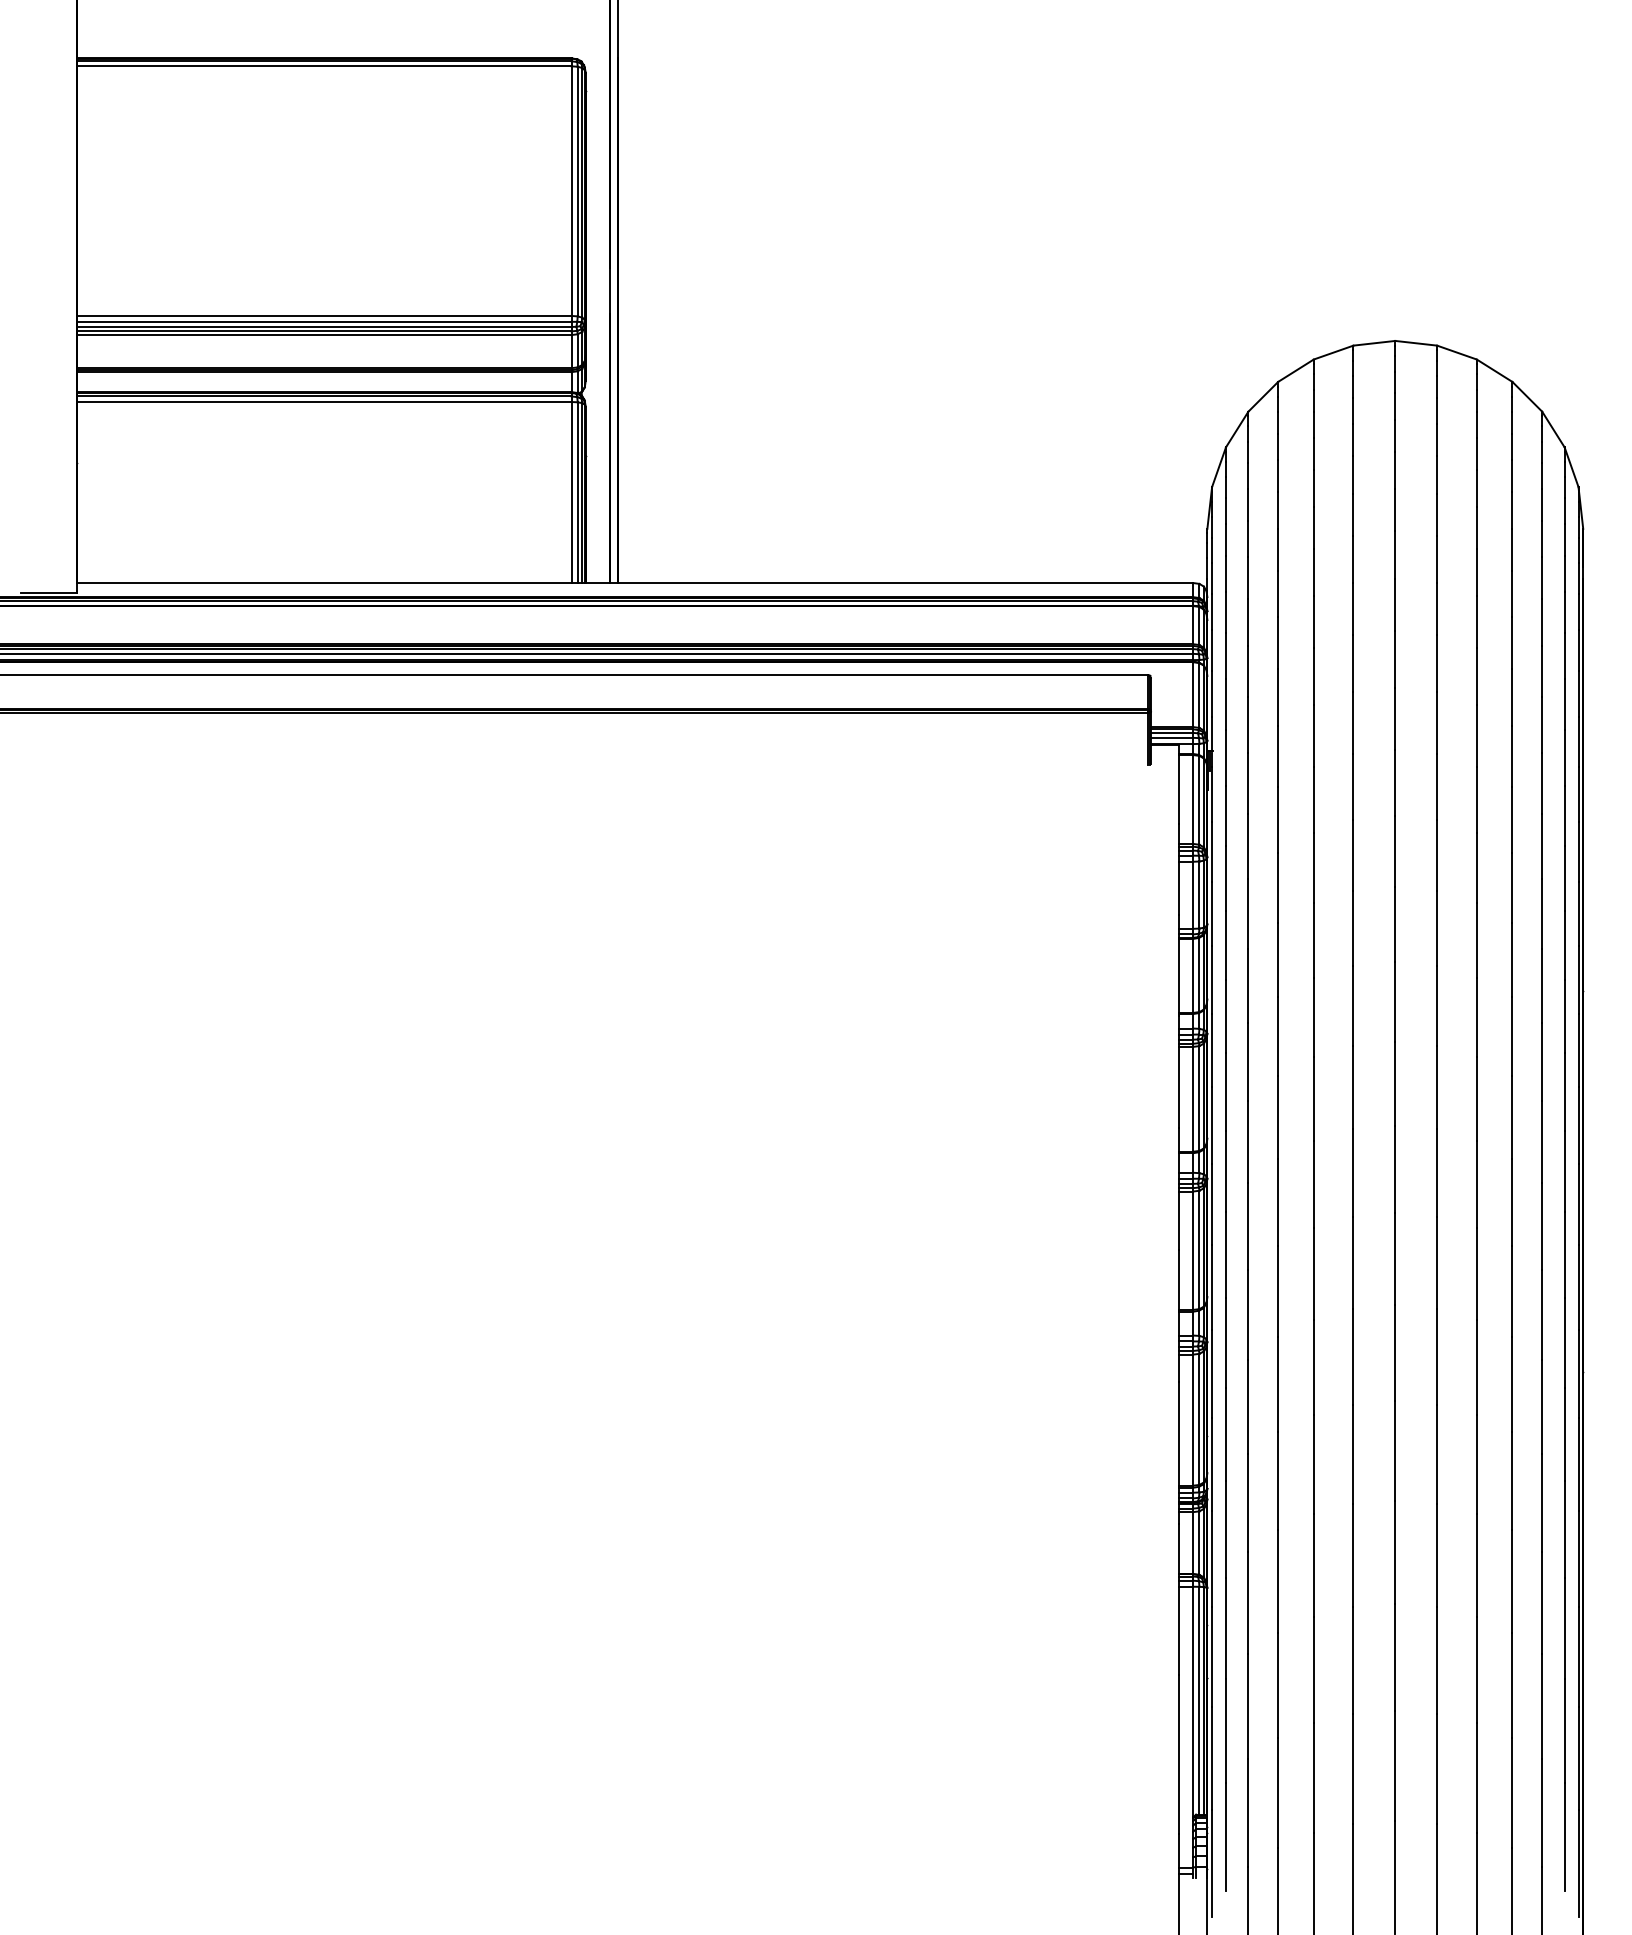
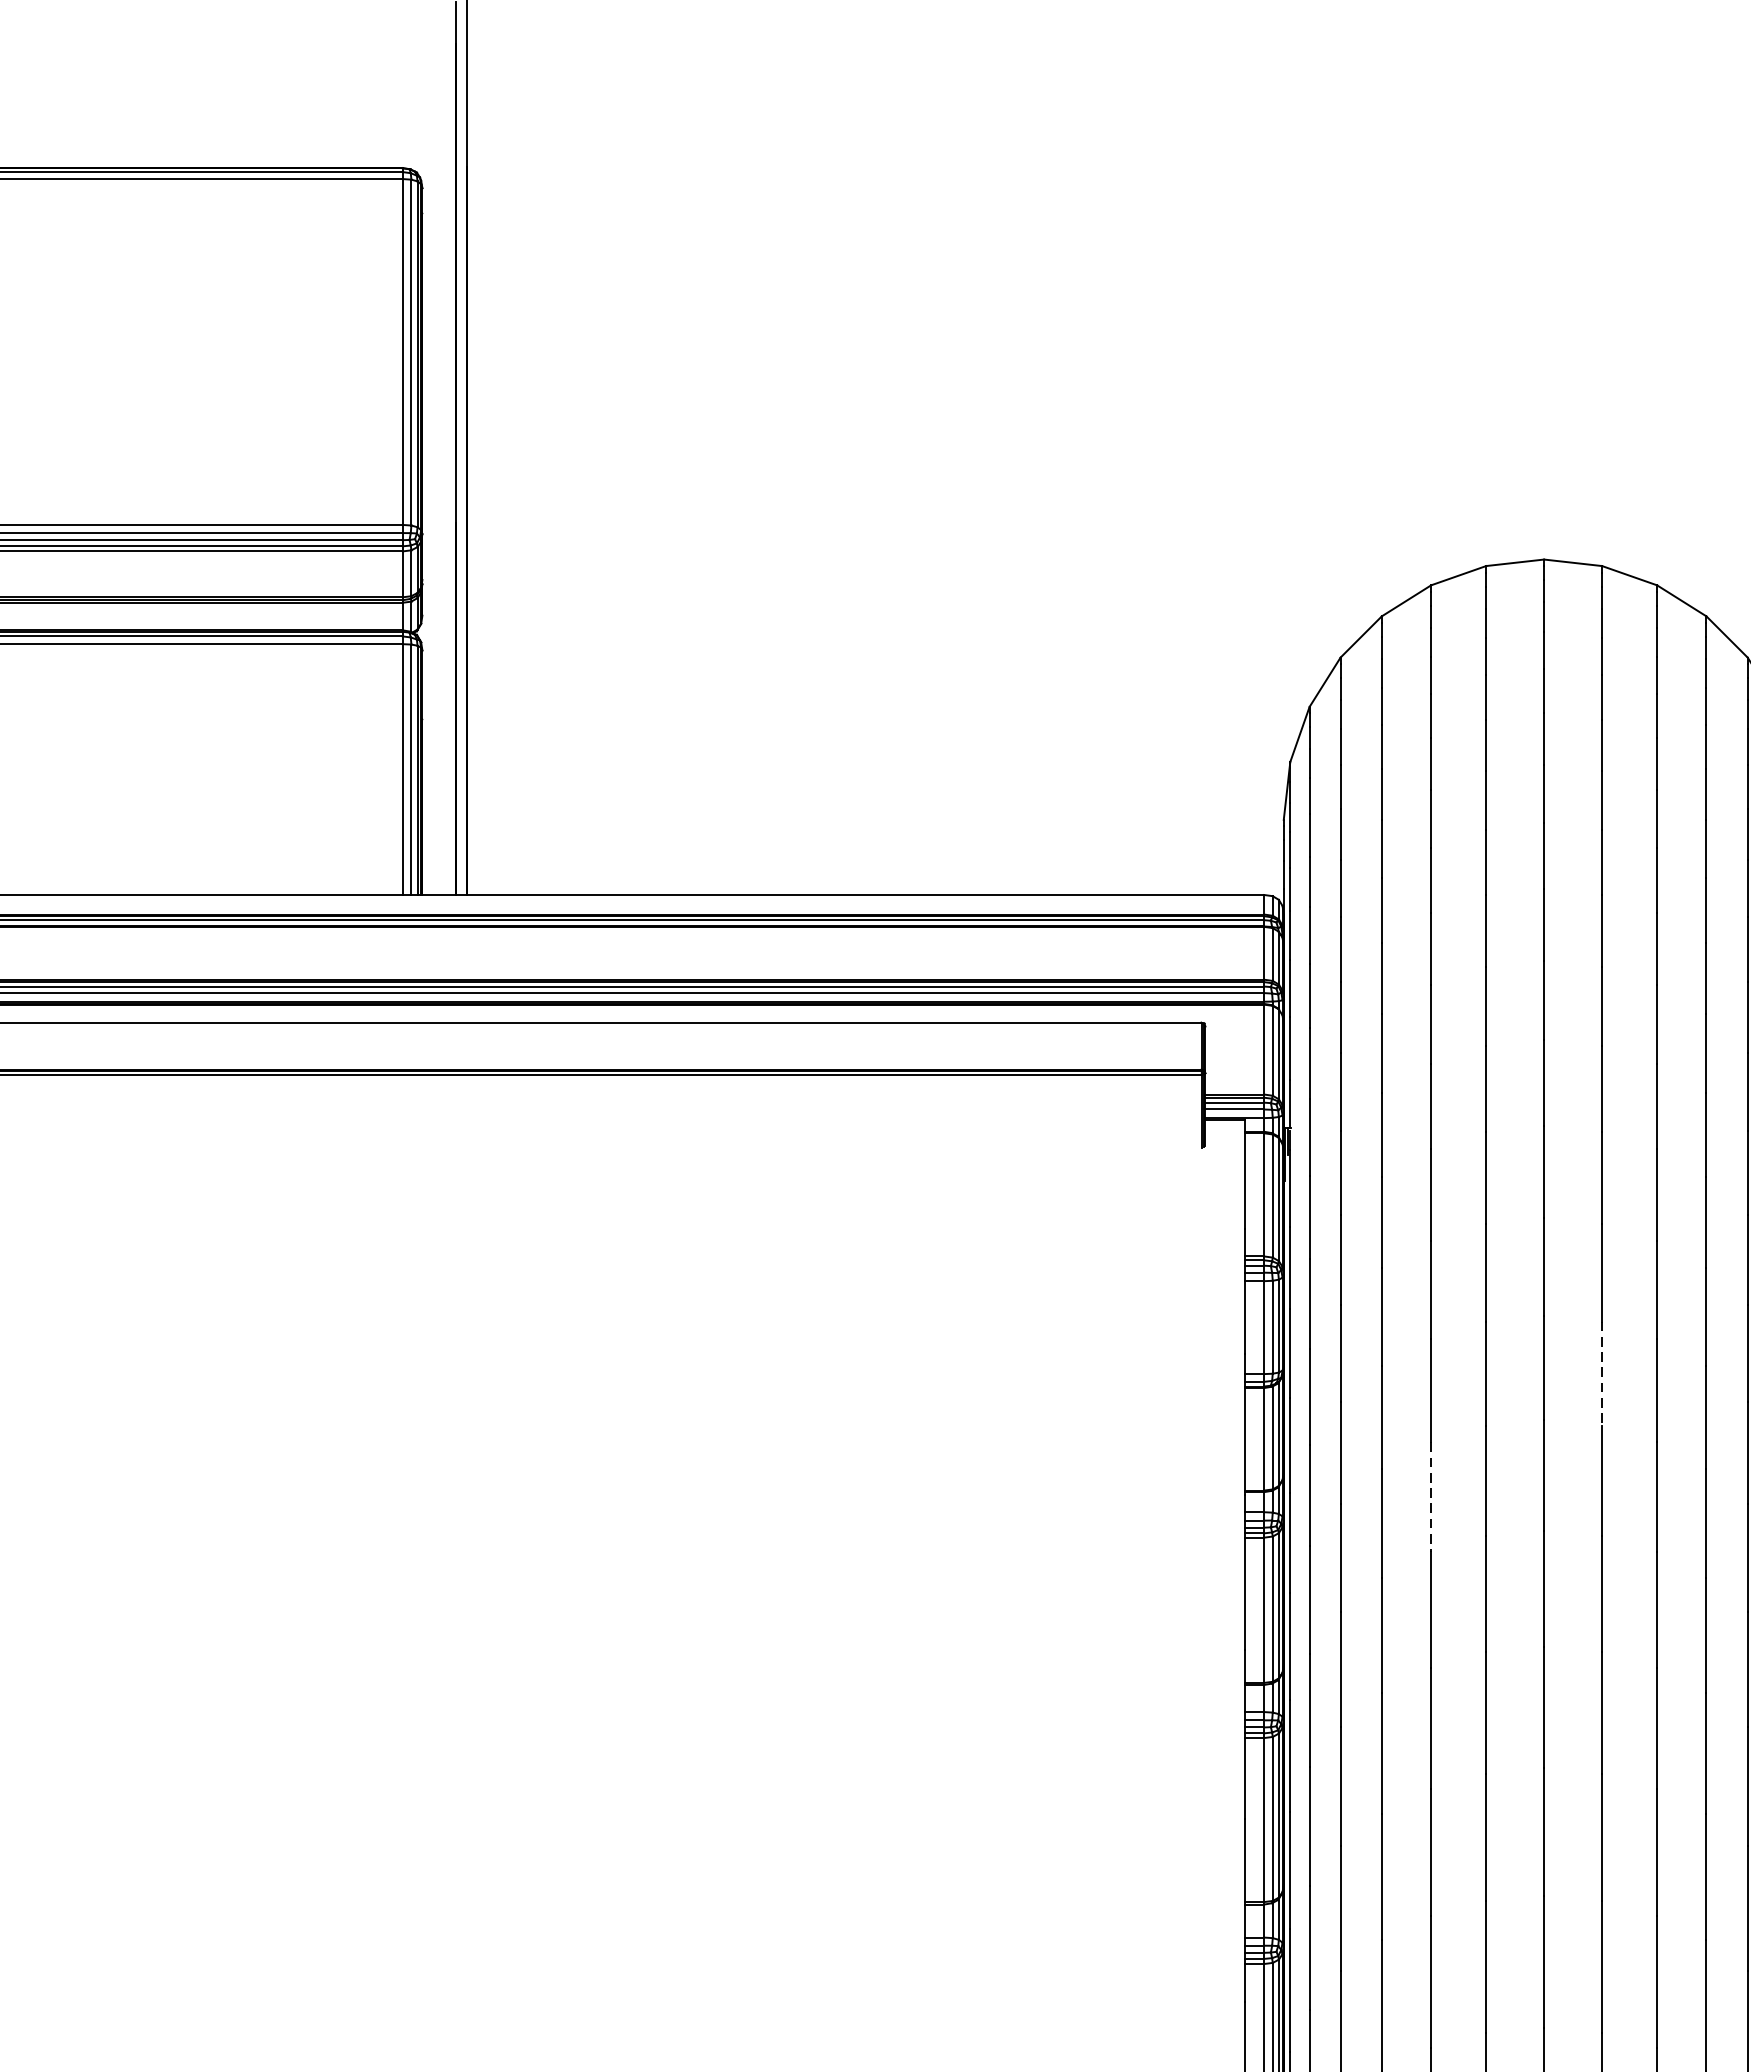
line: (1437, 928) -> (1602, 1373), solid -> dashed
line: (1313, 1017) -> (1430, 1496), solid -> dashed

